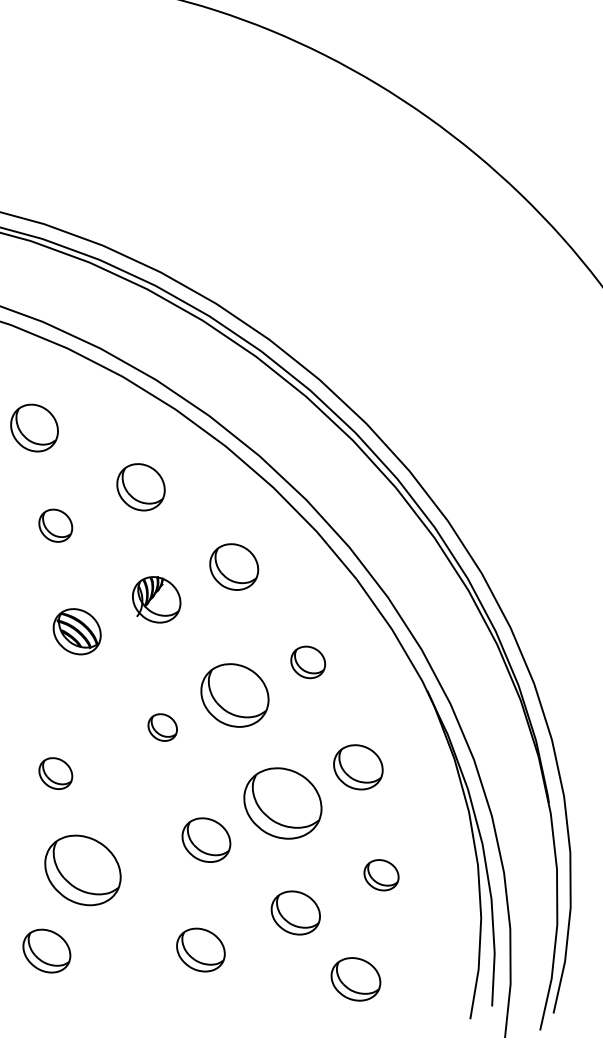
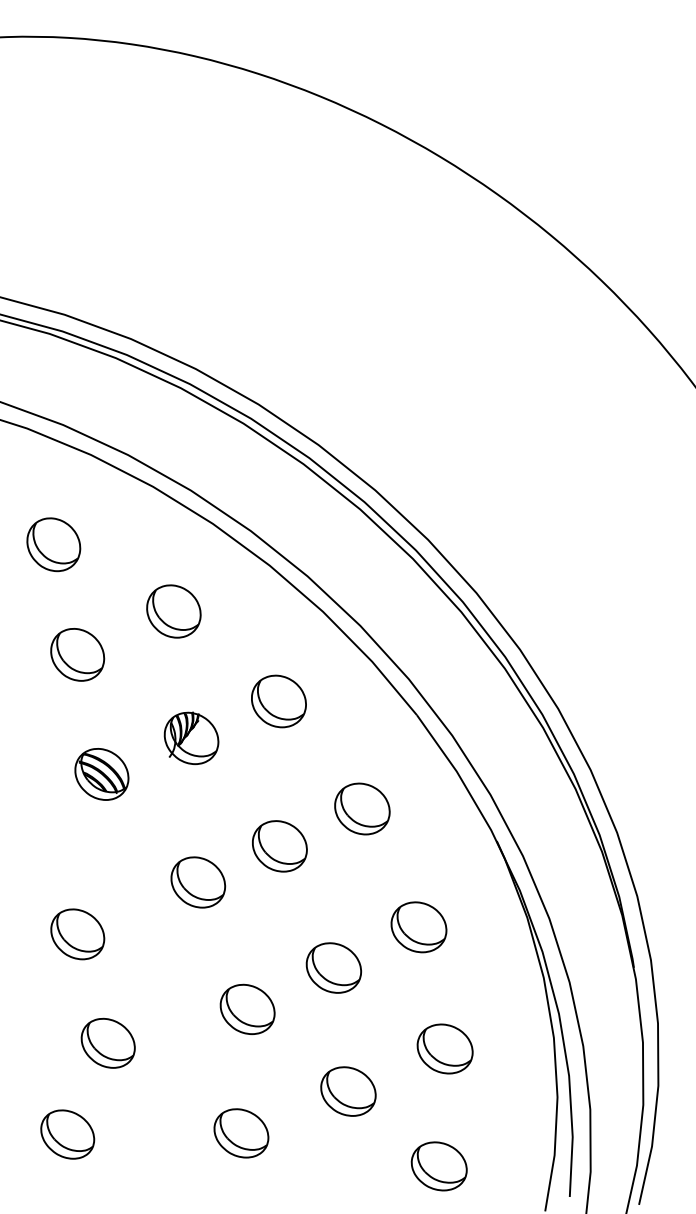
part: (55, 525) -> (77, 654), size x1.43
part: (308, 661) -> (362, 808), size x1.43
part: (234, 695) -> (279, 846), size x0.71
part: (162, 727) -> (198, 882), size x1.67
part: (55, 773) -> (77, 934), size x1.43
part: (282, 802) -> (333, 967), size x0.62
part: (82, 869) -> (107, 1042), size x0.62
part: (381, 874) -> (444, 1048), size x1.43
part: (355, 979) -> (438, 1166), moved

